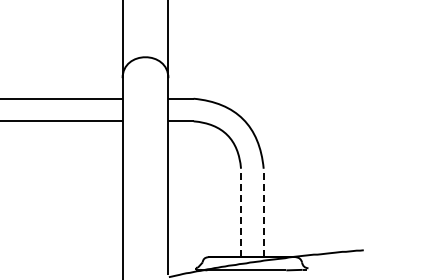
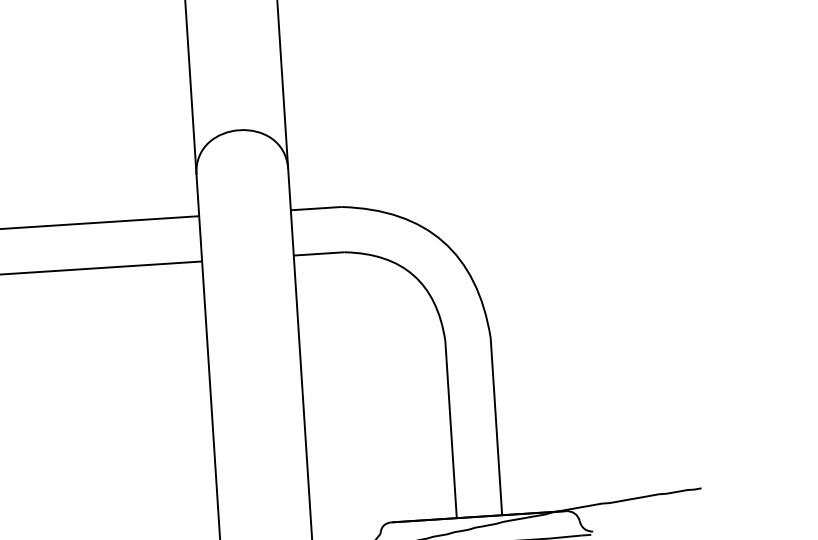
line: (241, 212) -> (451, 428), dashed -> solid
line: (263, 212) -> (495, 425), dashed -> solid

